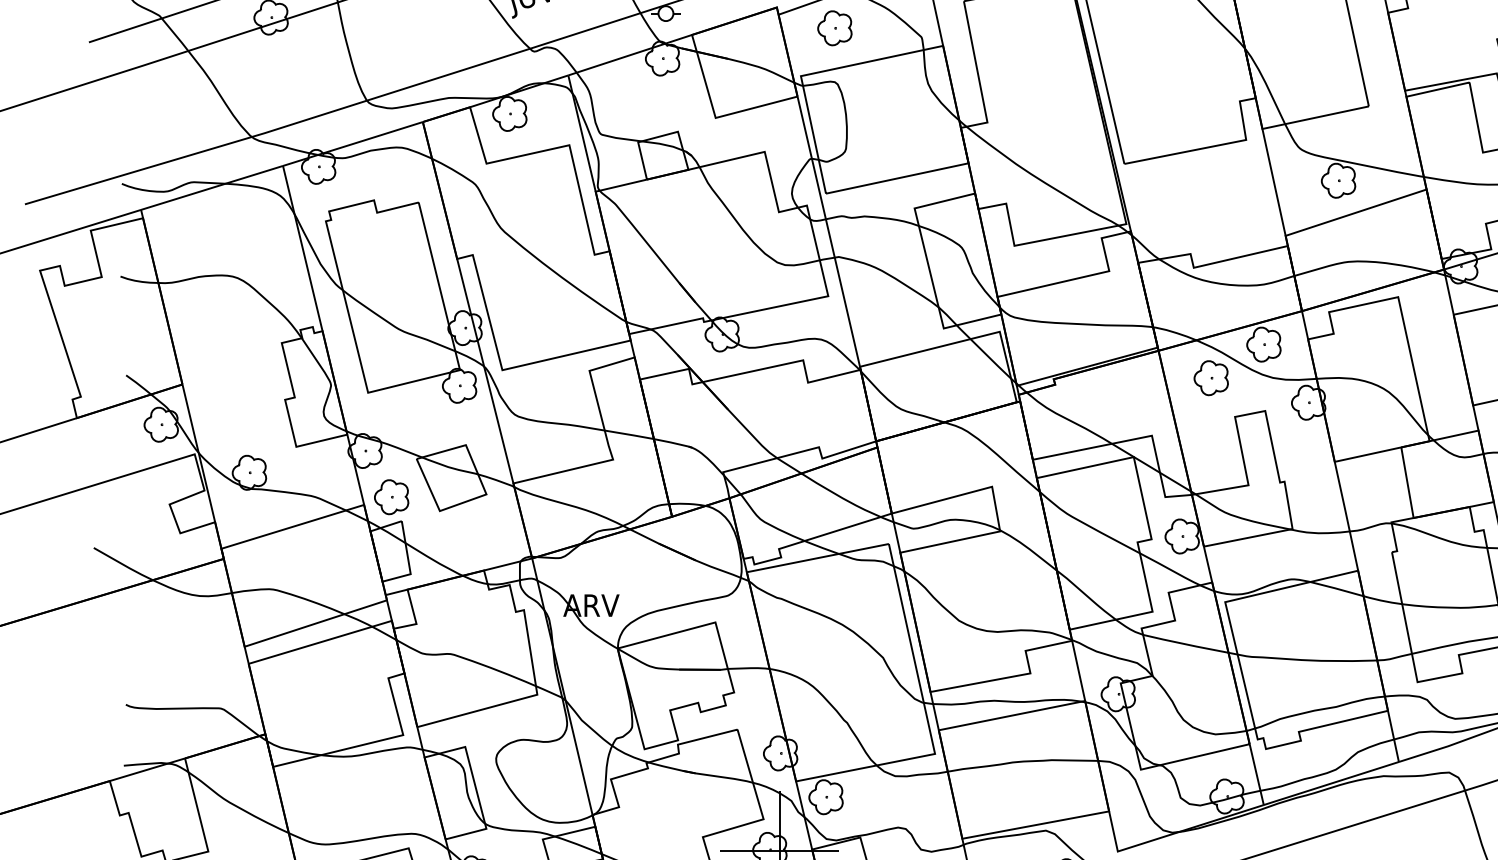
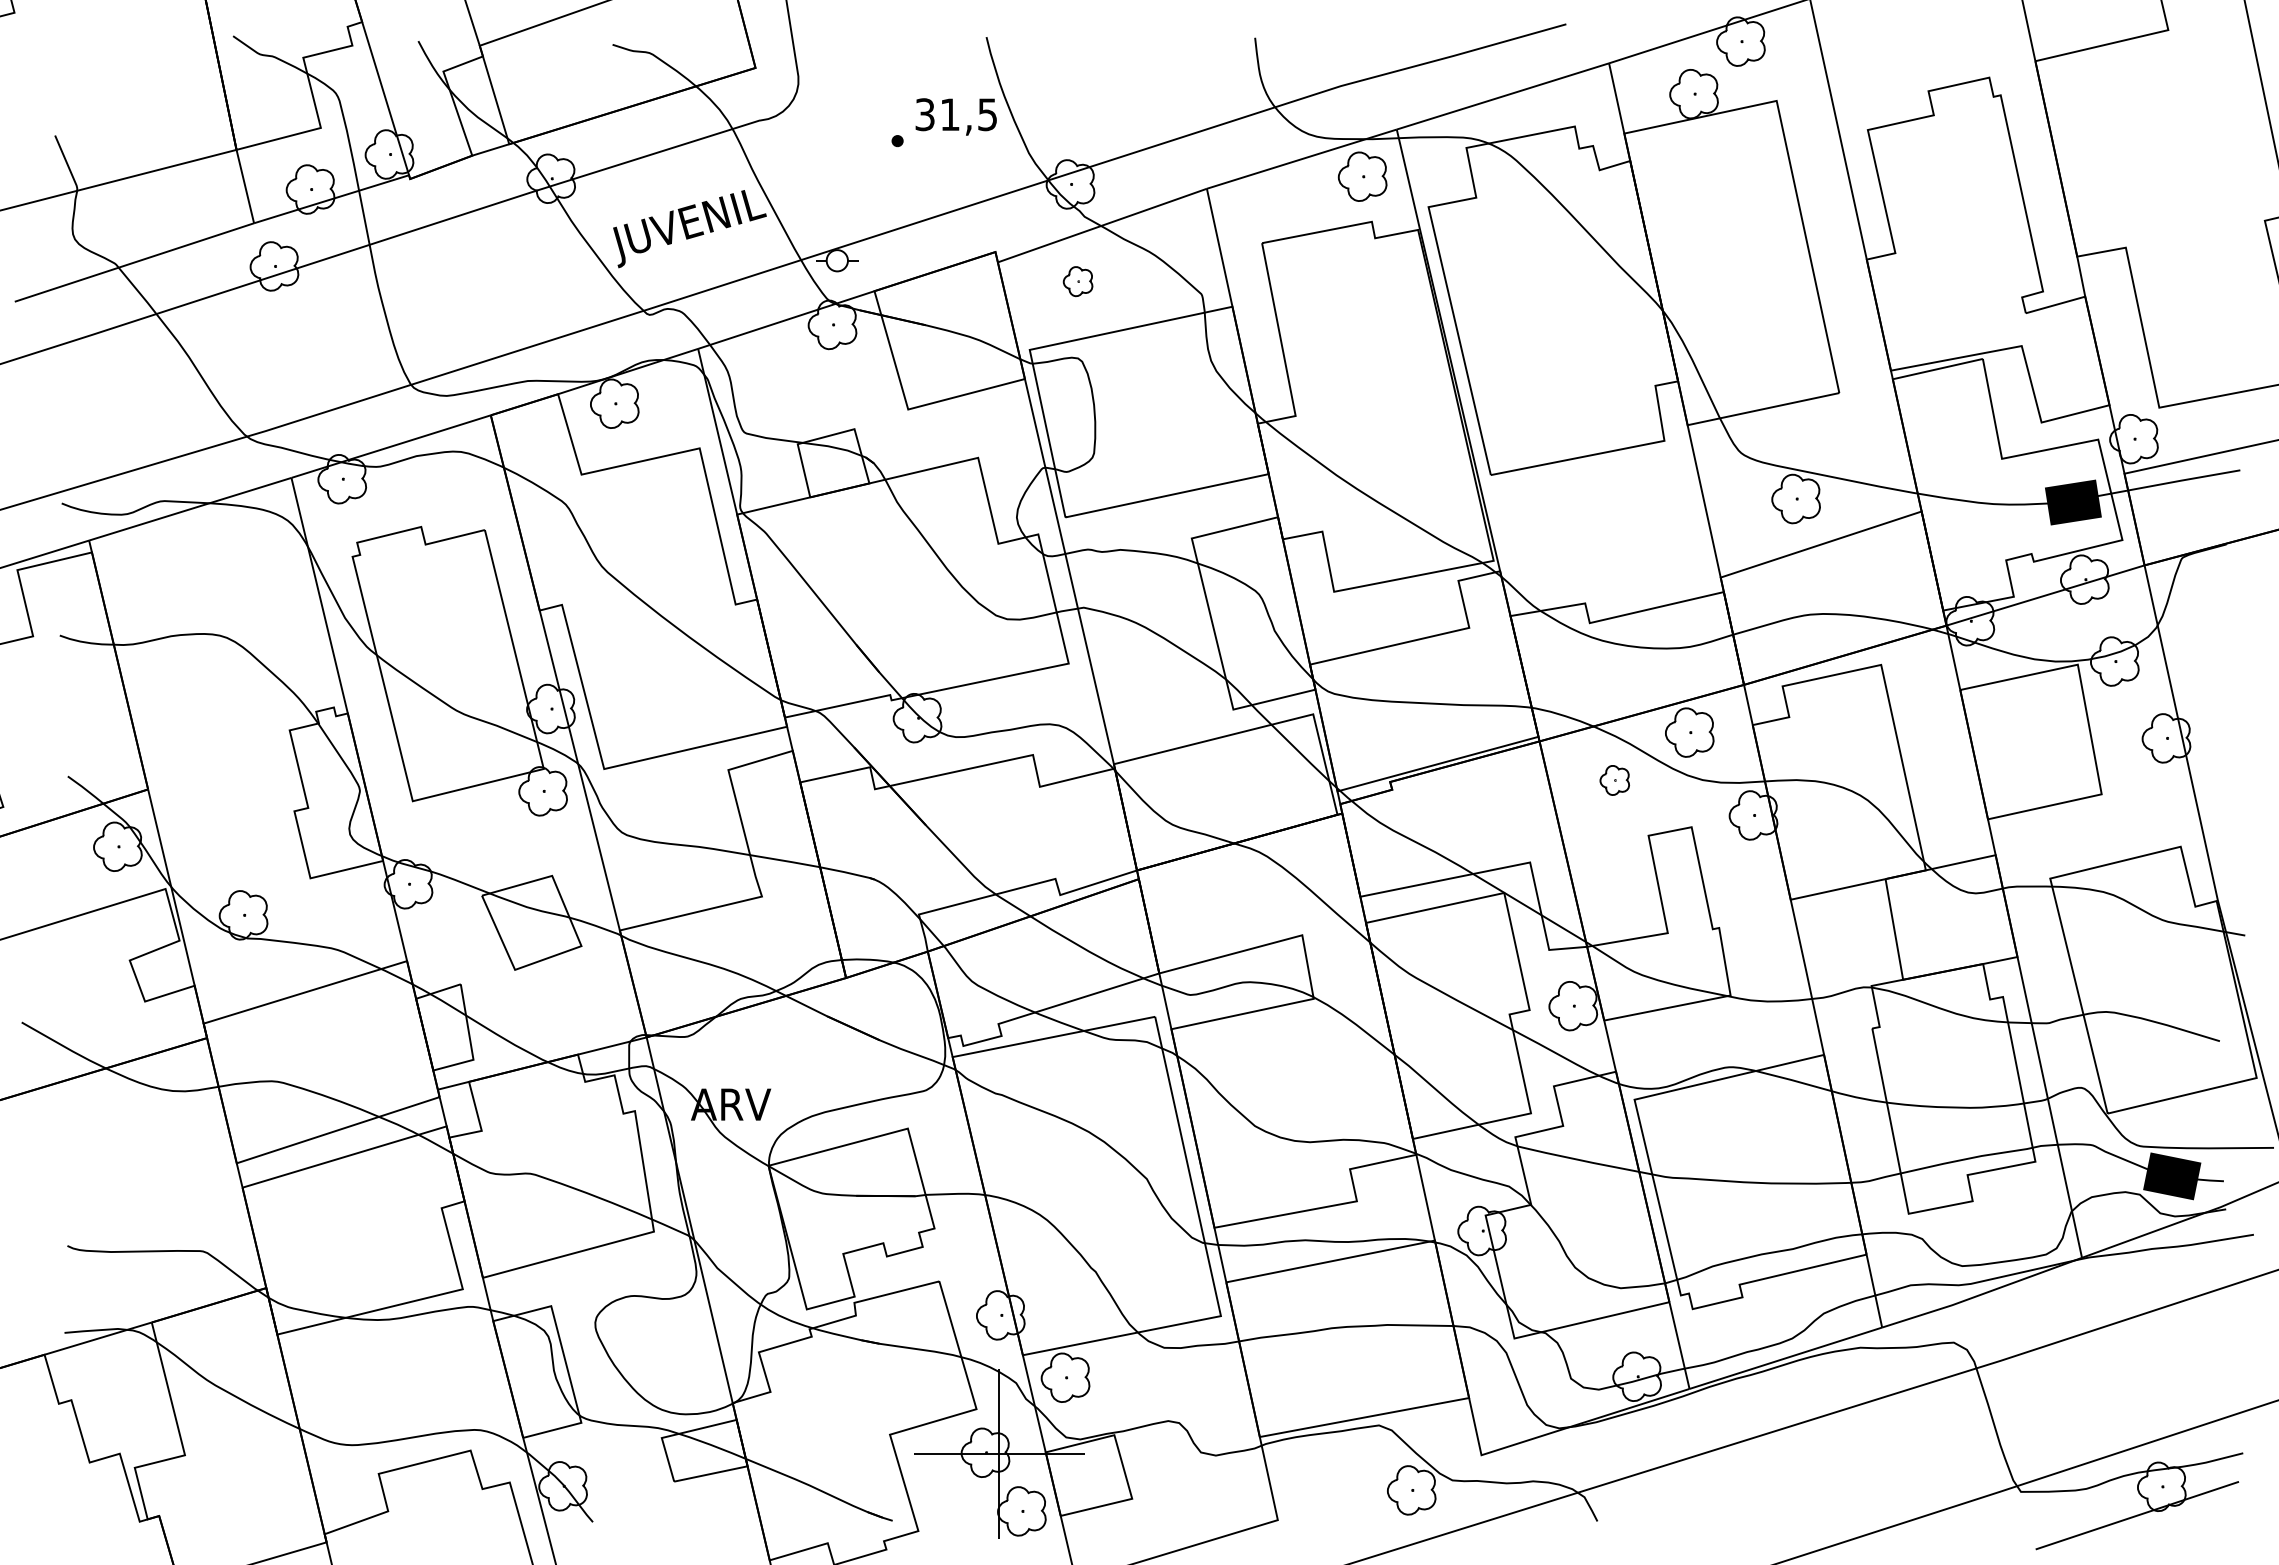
part: (834, 28) -> (1077, 281), size x0.6
part: (1211, 378) -> (1614, 780), size x0.6
part: (391, 497) -> (446, 950), removed

